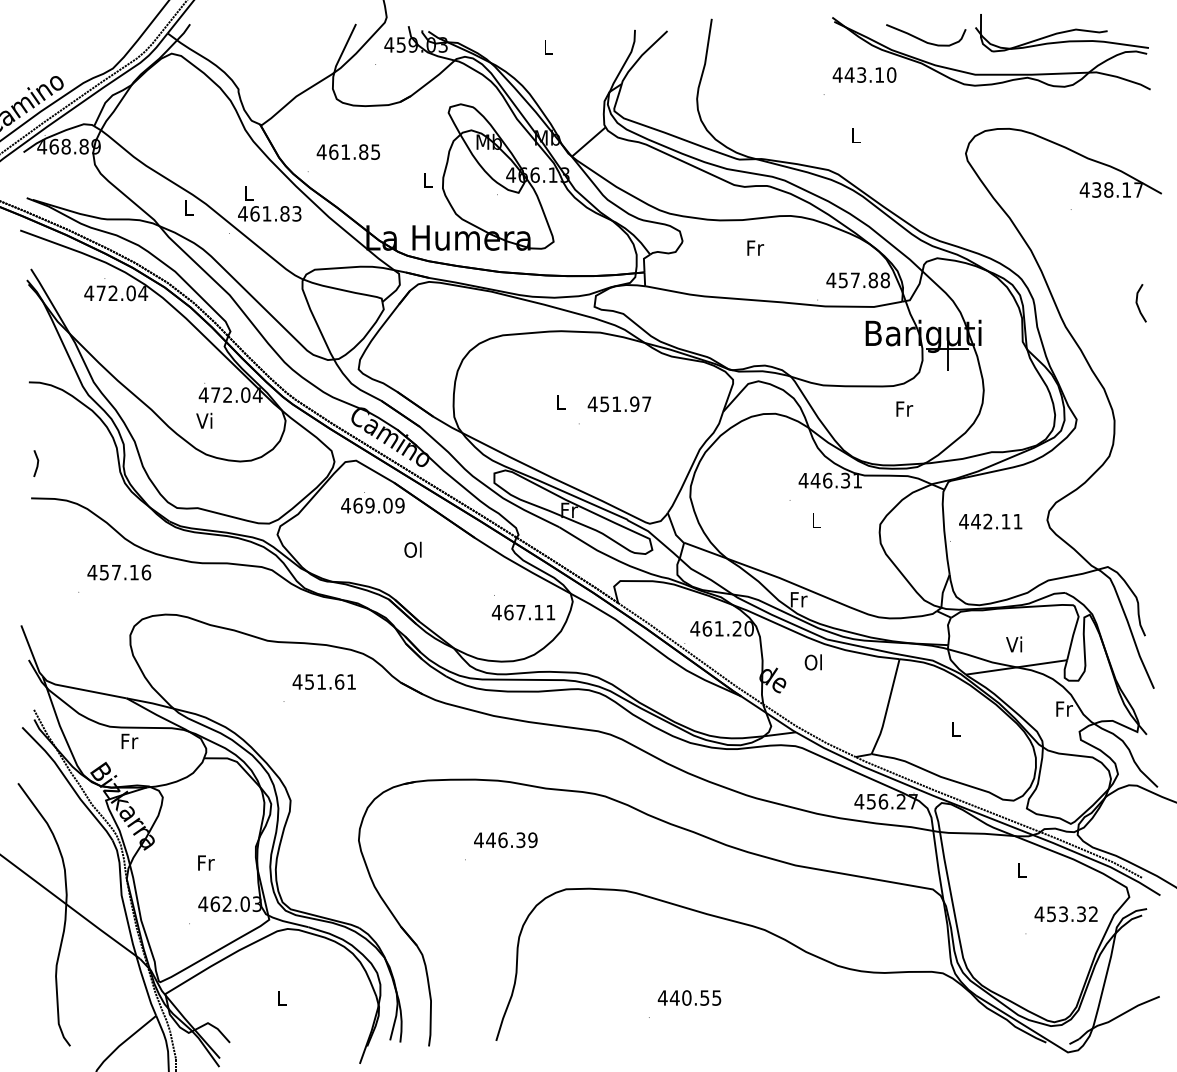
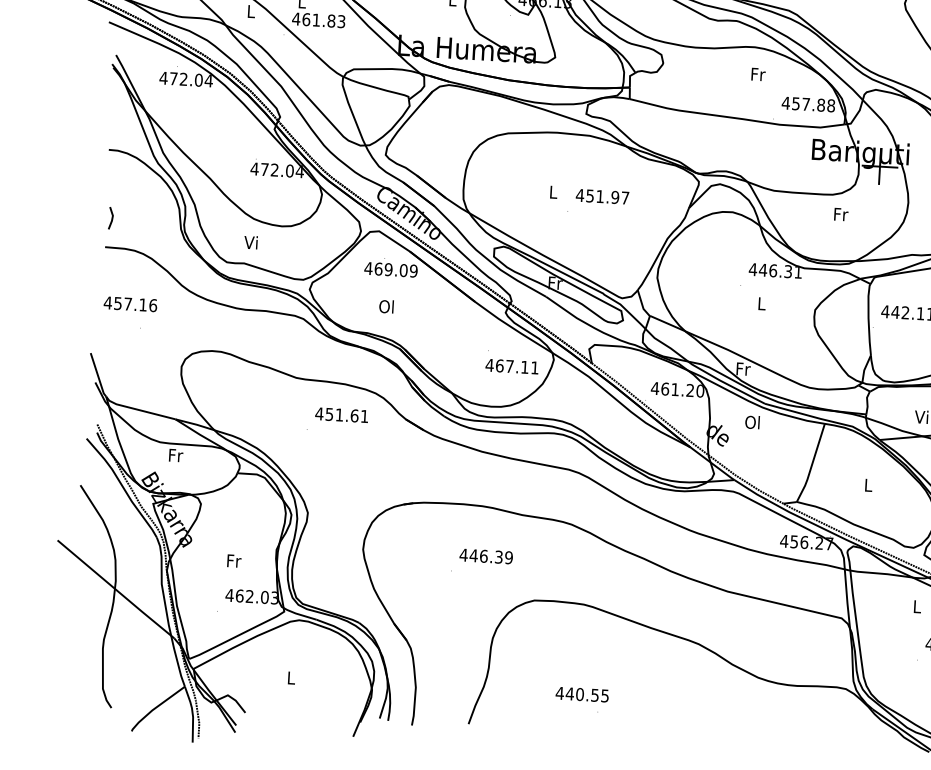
text: (755, 247) -> (758, 73), moved
text: (204, 420) -> (251, 242), moved
text: (412, 549) -> (386, 306), moved
text: (119, 572) -> (130, 304), moved
text: (689, 997) -> (582, 694), moved

